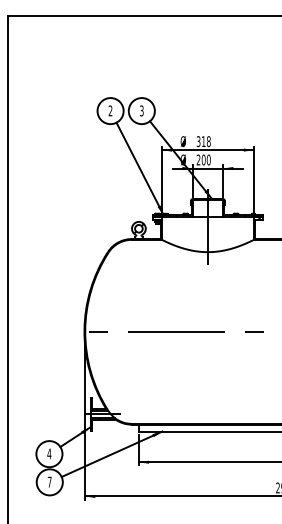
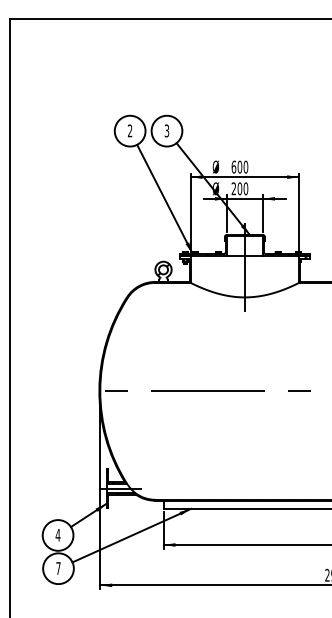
text: (203, 141) -> (239, 166), 318 -> 600

